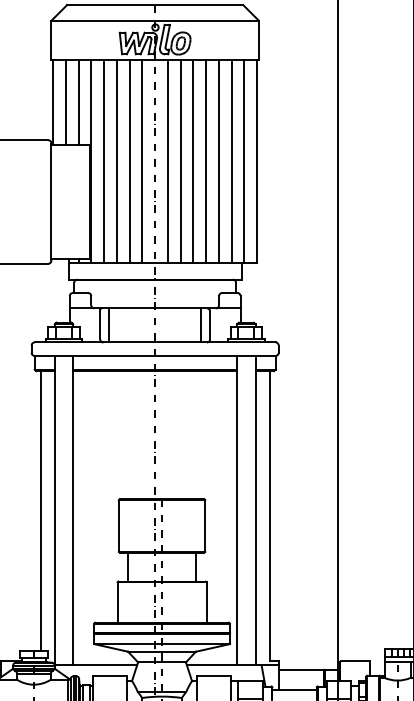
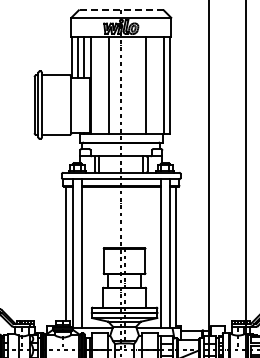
line: (153, 5) -> (120, 10), solid -> dashed
line: (103, 161) -> (96, 85), removed
line: (116, 161) -> (102, 85), removed
line: (143, 161) -> (115, 85), removed
line: (168, 161) -> (127, 85), removed
line: (180, 161) -> (133, 85), removed
line: (192, 161) -> (139, 85), removed
line: (219, 161) -> (152, 85), removed
line: (232, 161) -> (158, 85), removed

